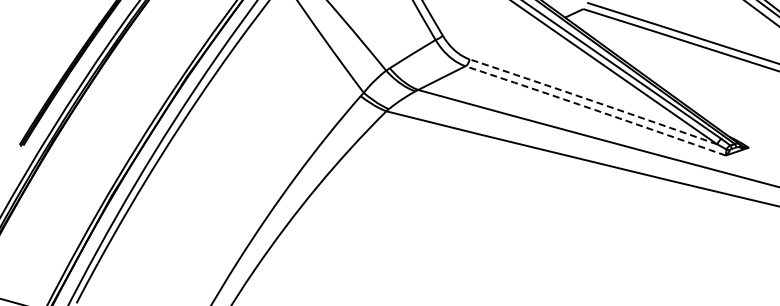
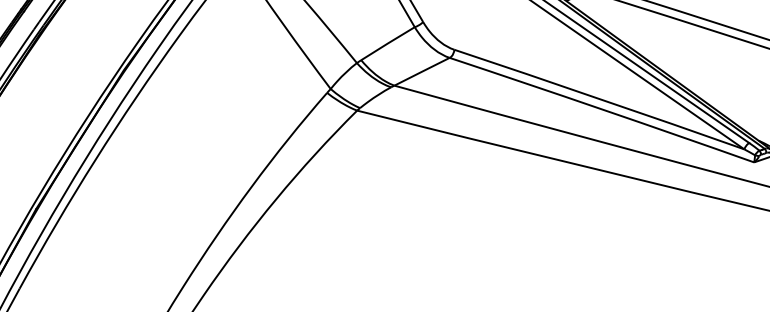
arc: (593, 101) -> (599, 99), dashed -> solid
arc: (595, 110) -> (601, 109), dashed -> solid

